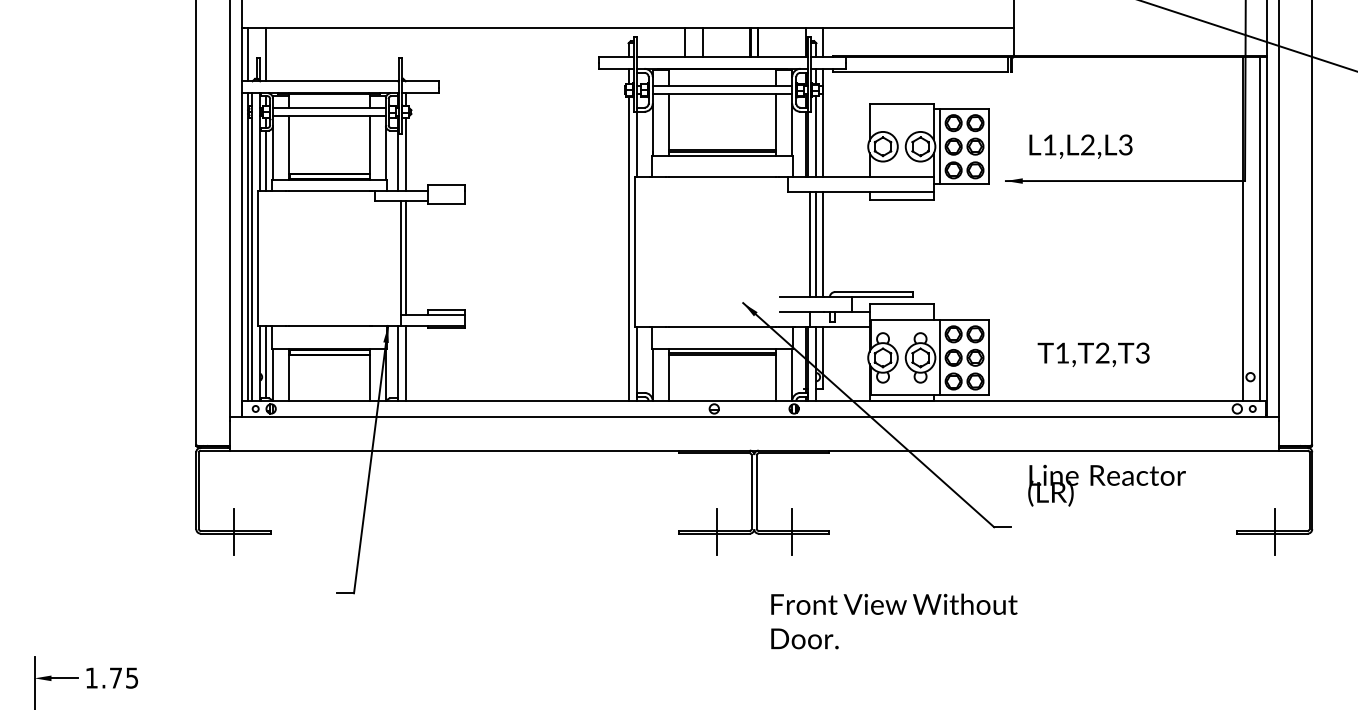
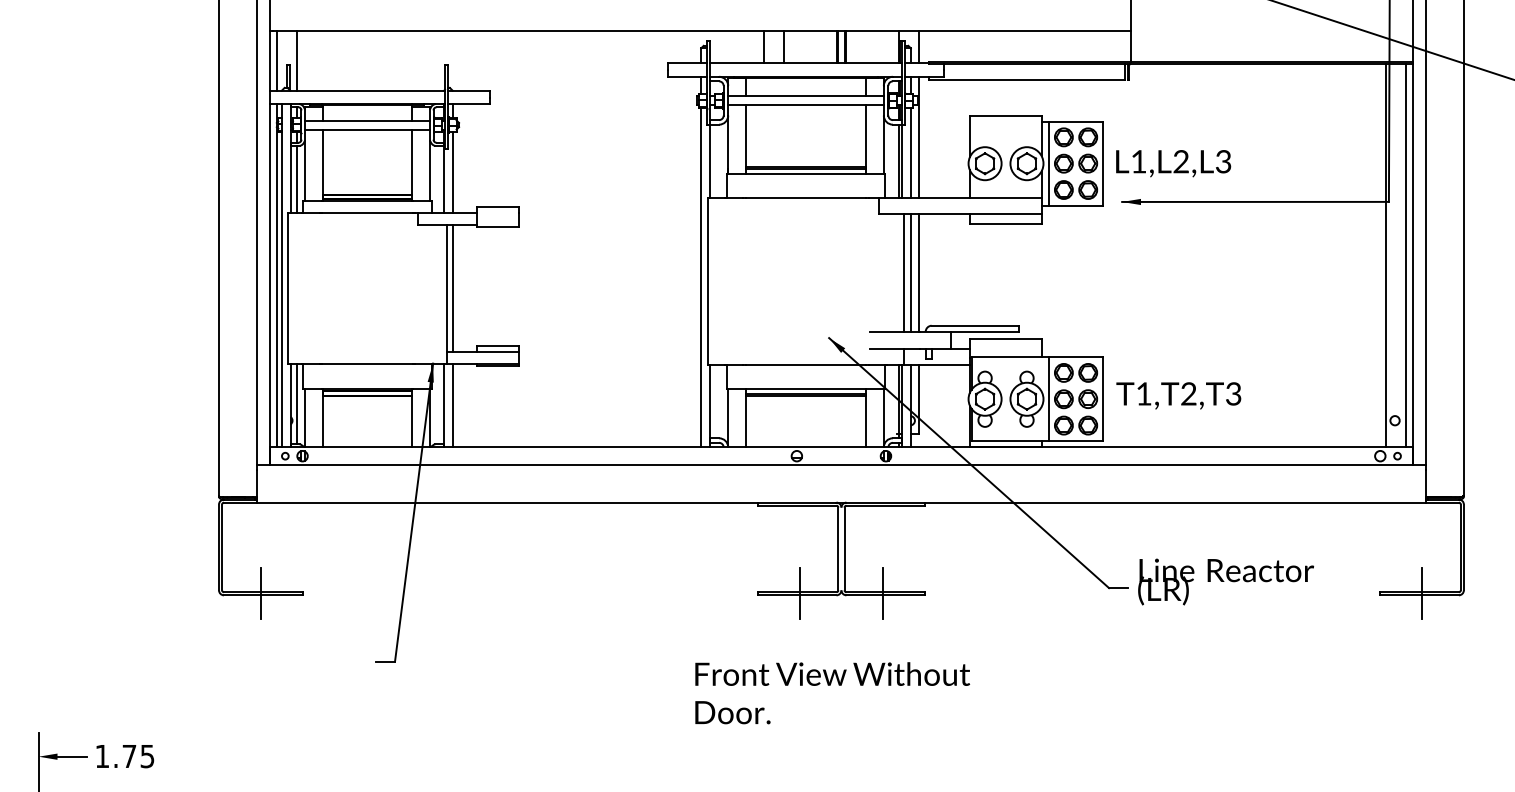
text: (1080, 146) -> (1173, 163), moved
text: (1093, 354) -> (1178, 395), moved
text: (1106, 485) -> (1225, 581), moved
text: (894, 621) -> (832, 693), moved

